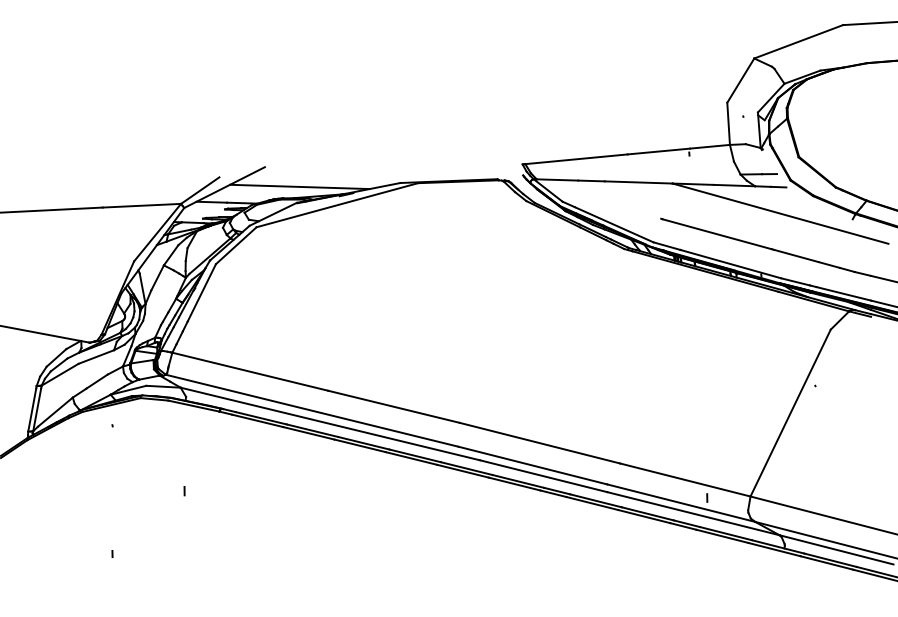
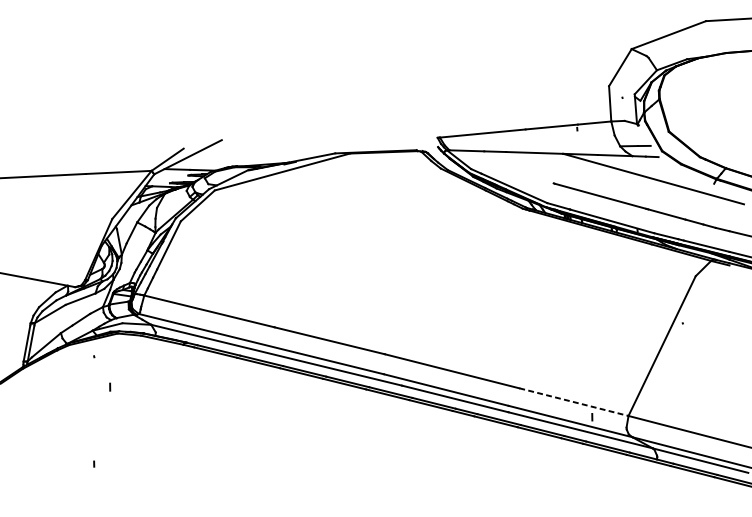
line: (299, 186) -> (250, 156), removed
line: (685, 480) -> (574, 402), solid -> dashed
line: (184, 491) -> (110, 387), moved

